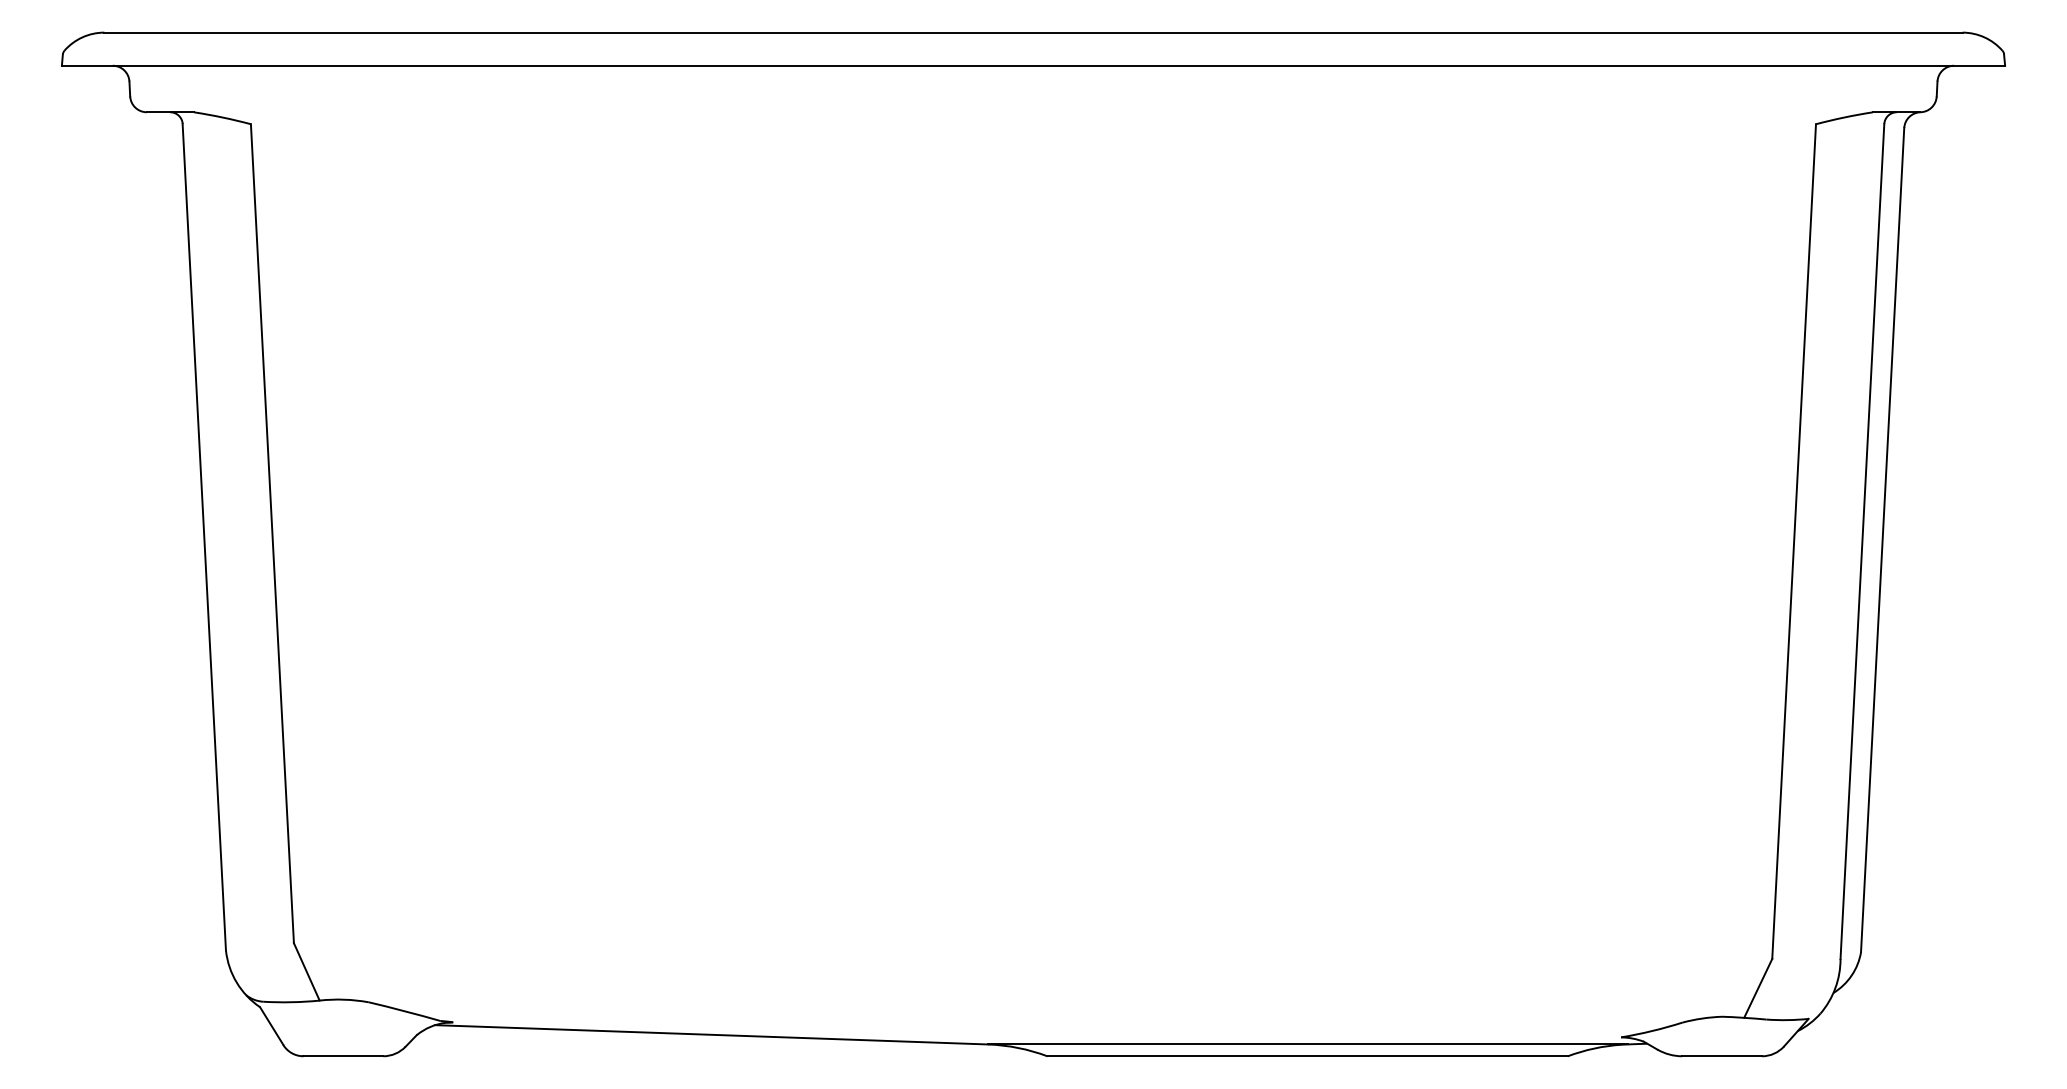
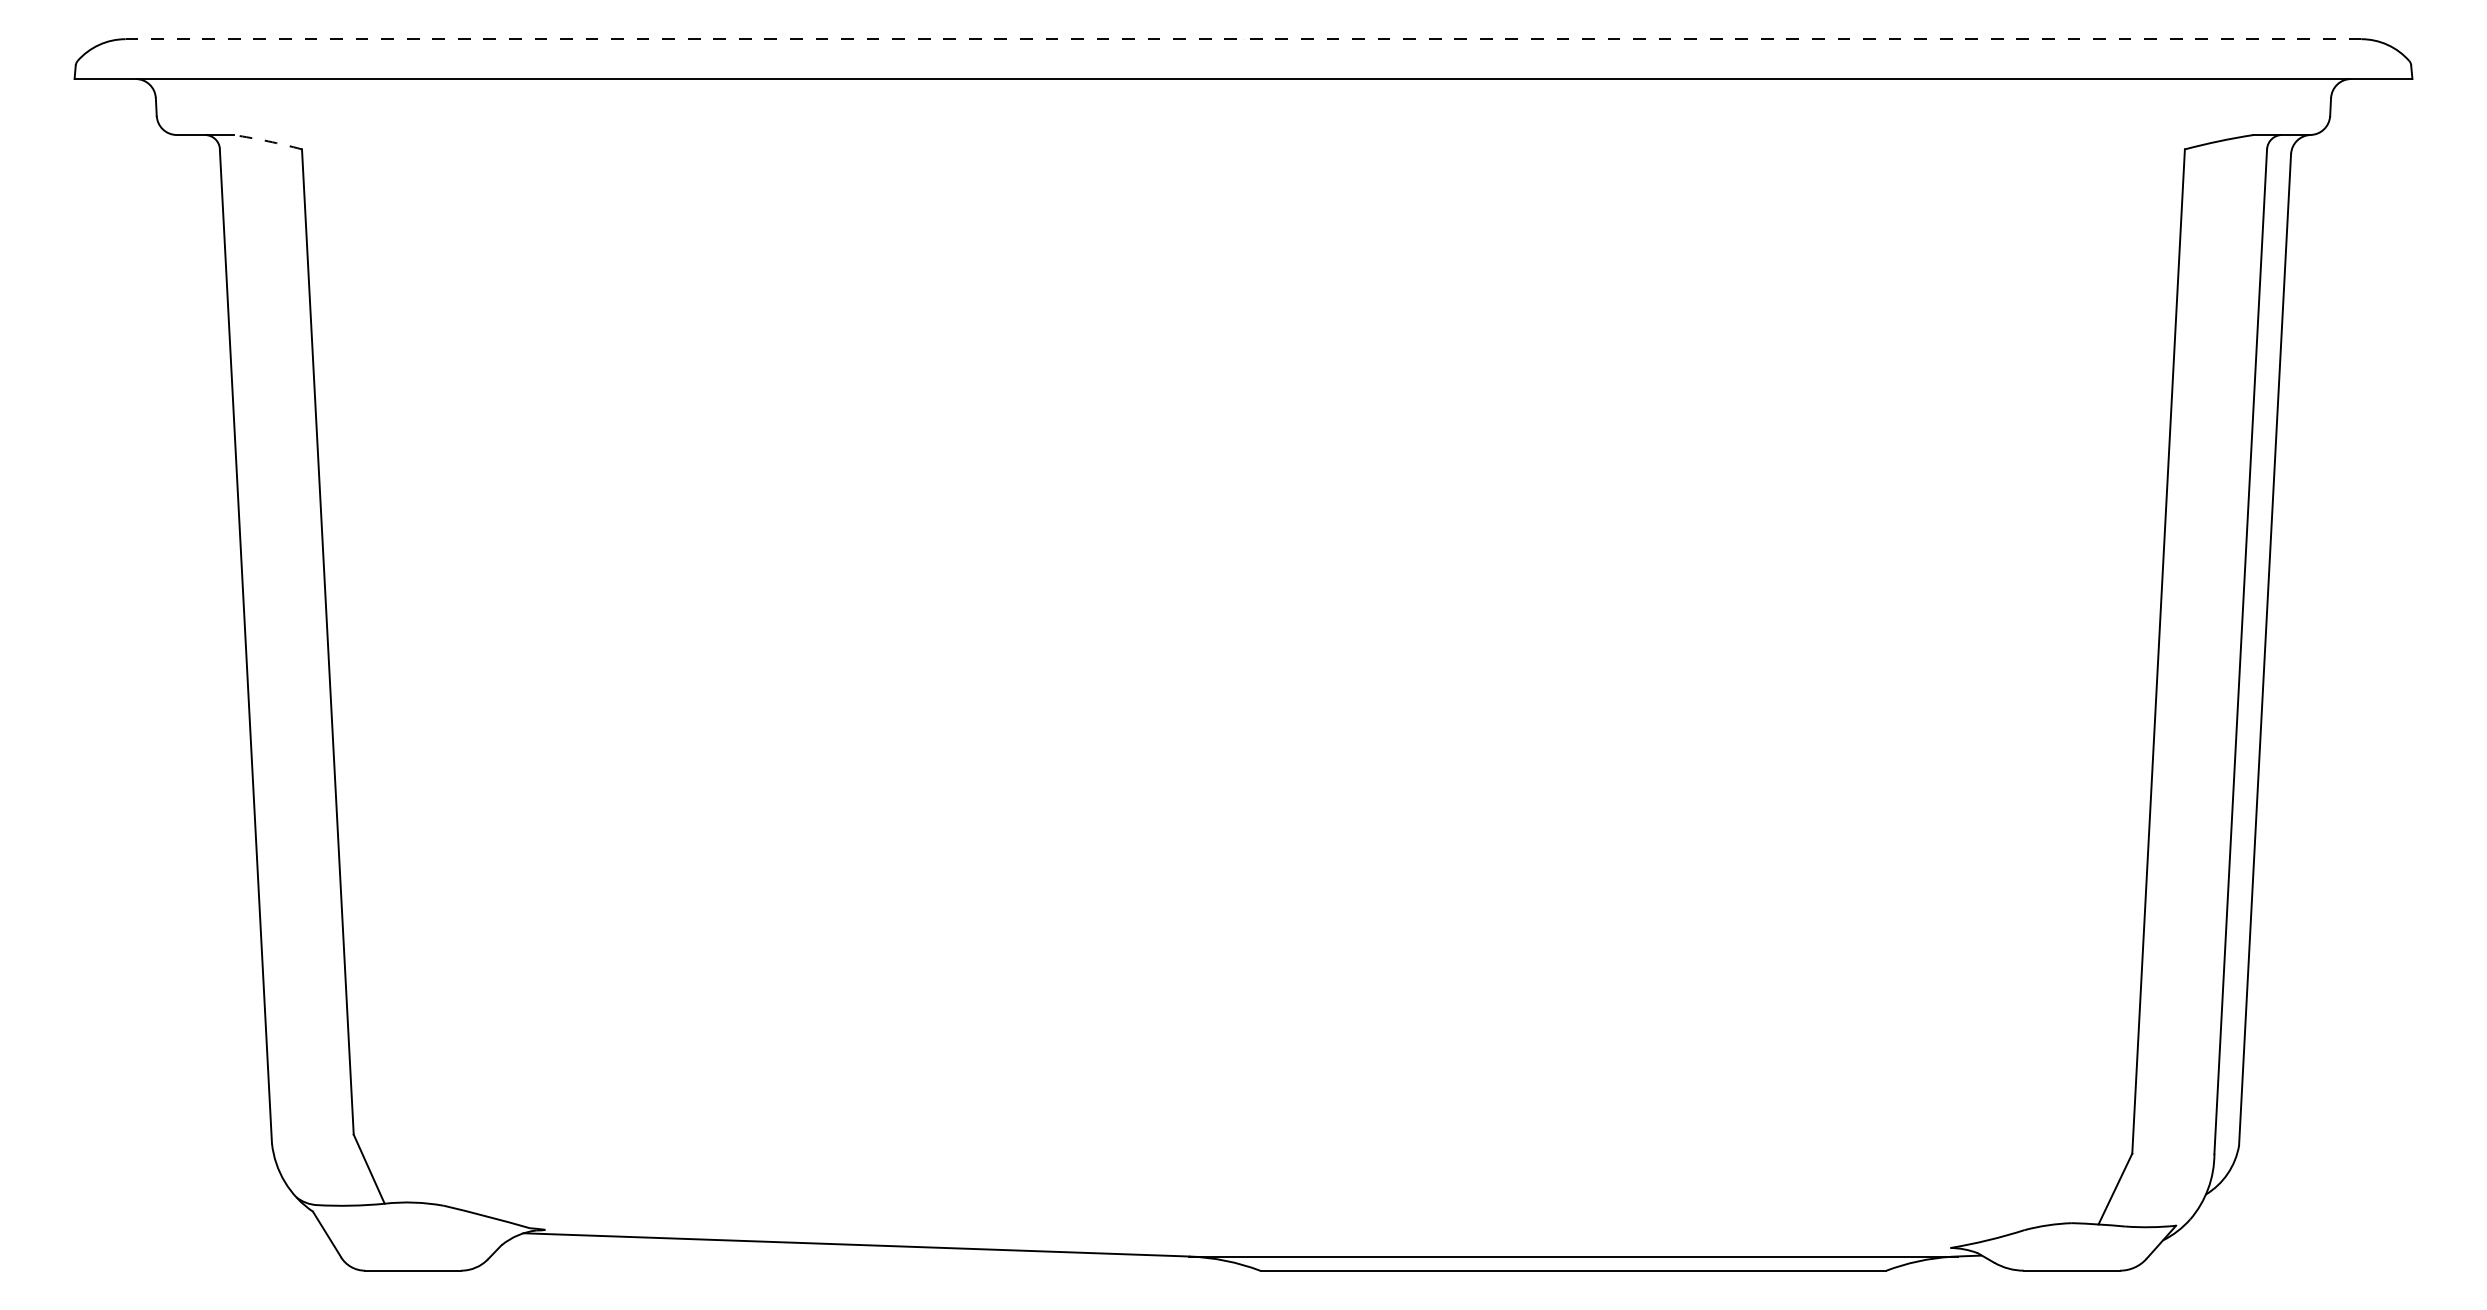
line: (1033, 32) -> (1243, 39), solid -> dashed
arc: (223, 117) -> (268, 141), solid -> dashed

